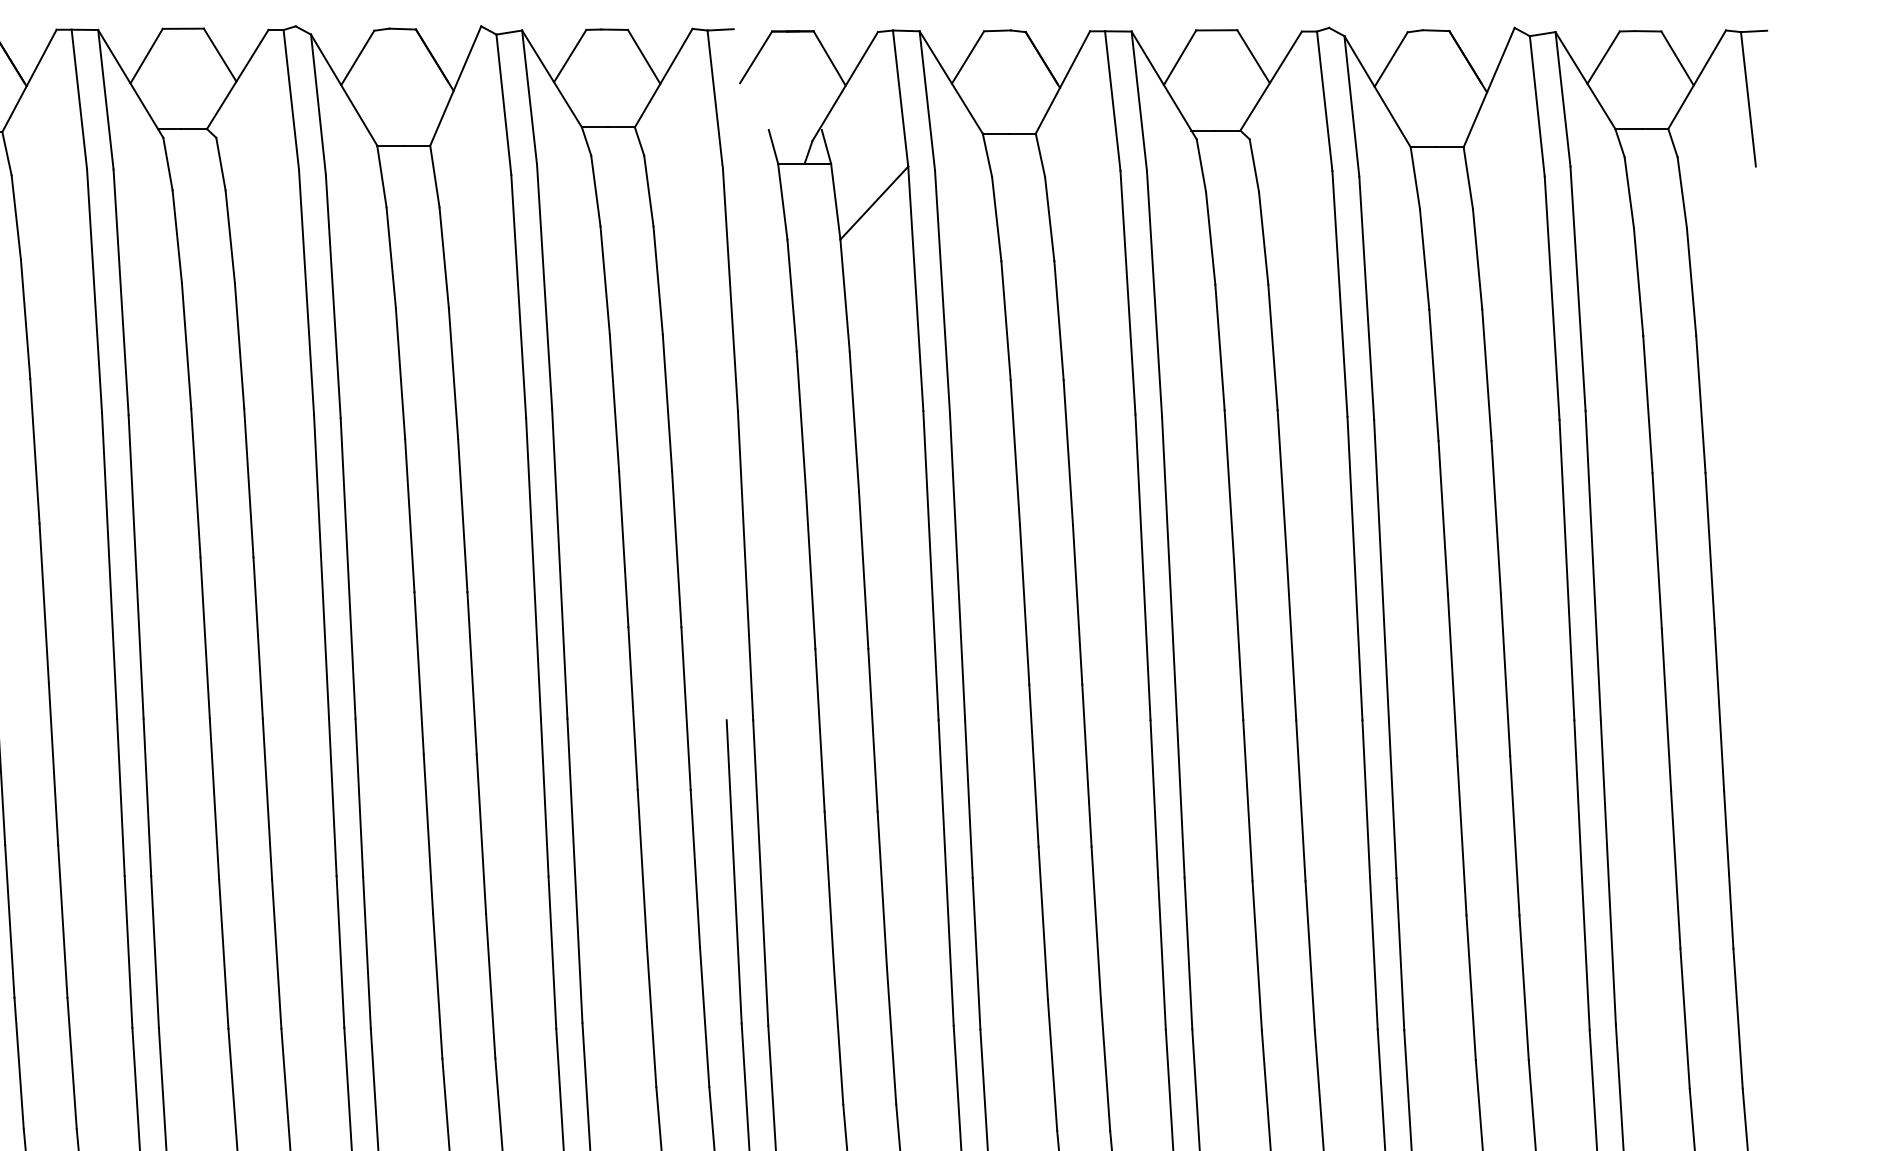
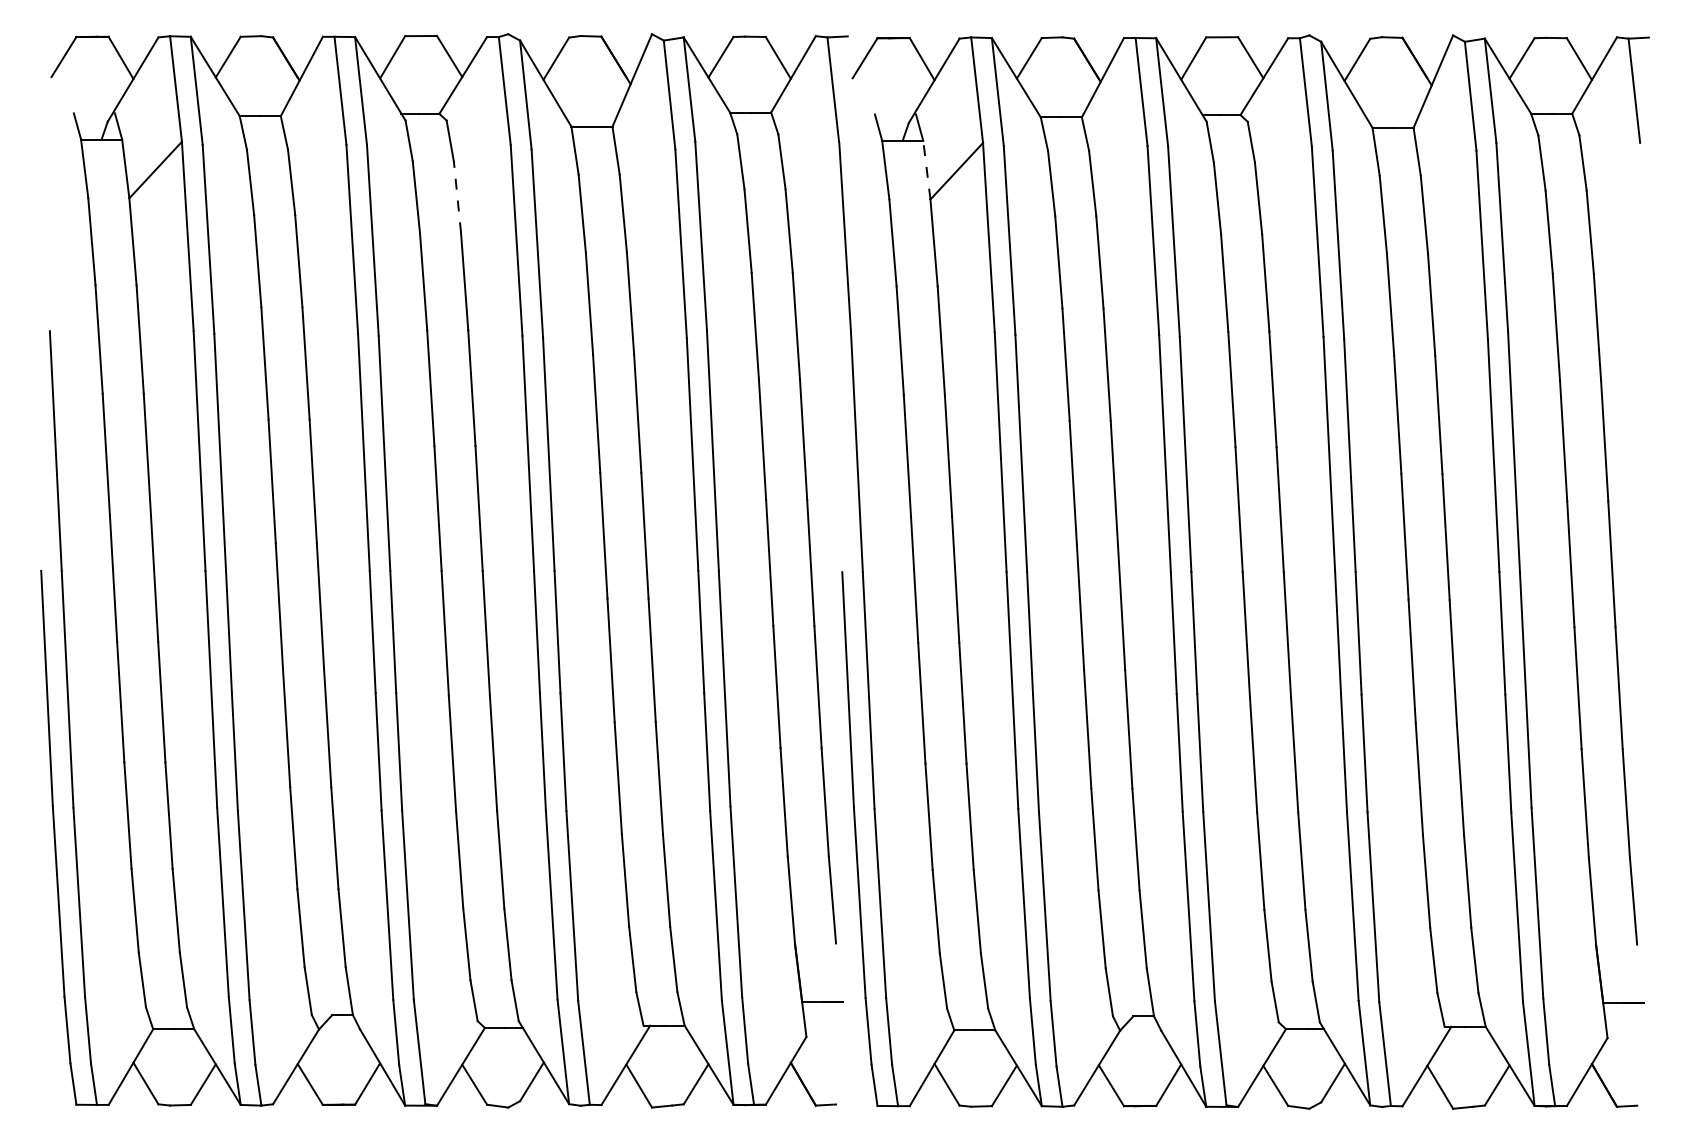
line: (835, 202) -> (926, 170), solid -> dashed
line: (230, 235) -> (457, 196), solid -> dashed

